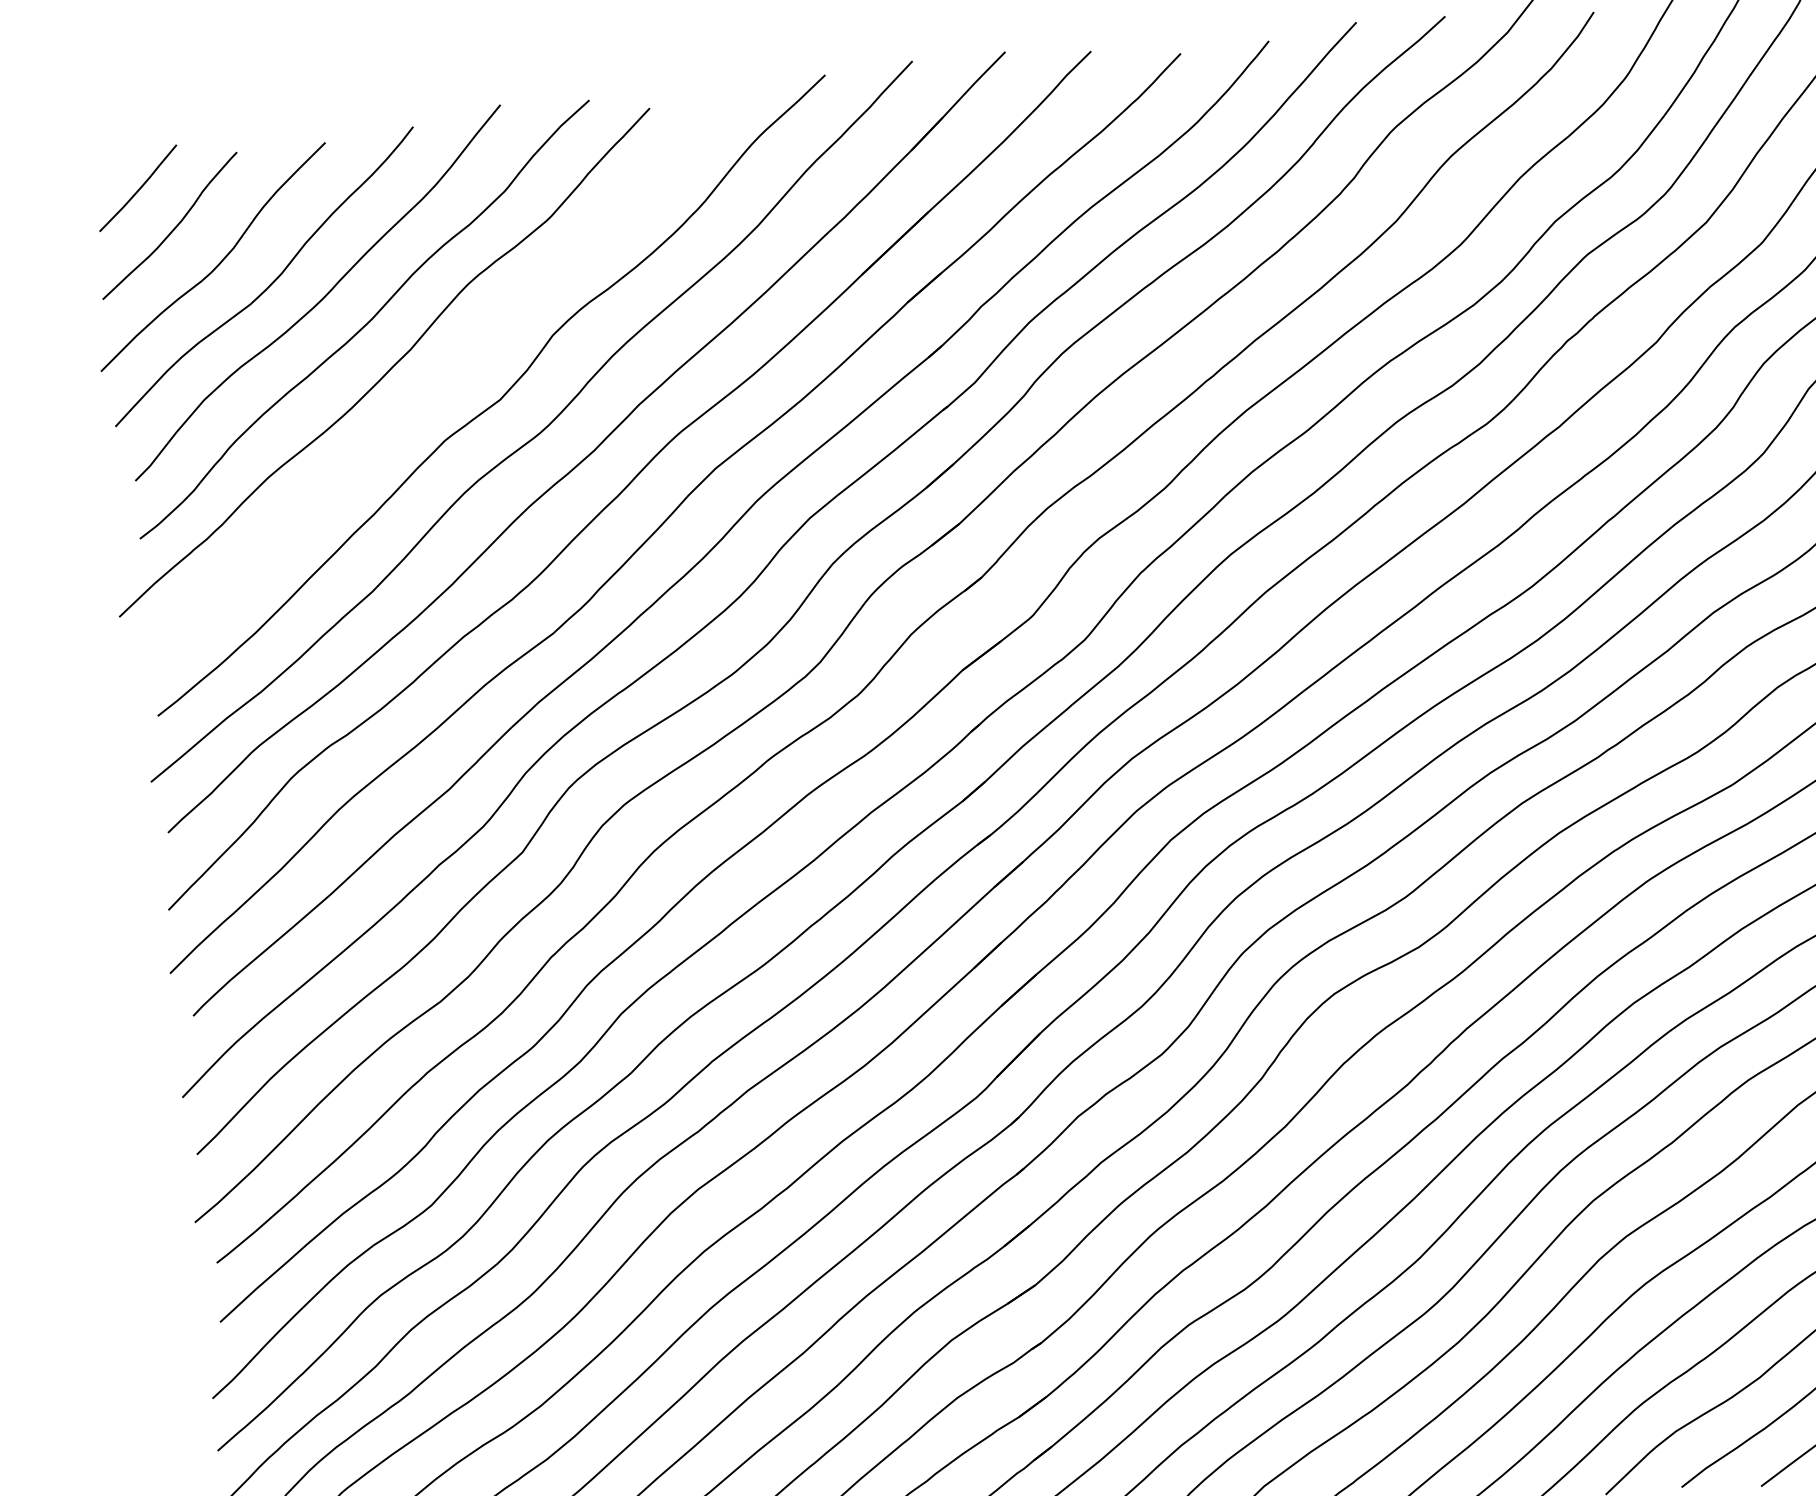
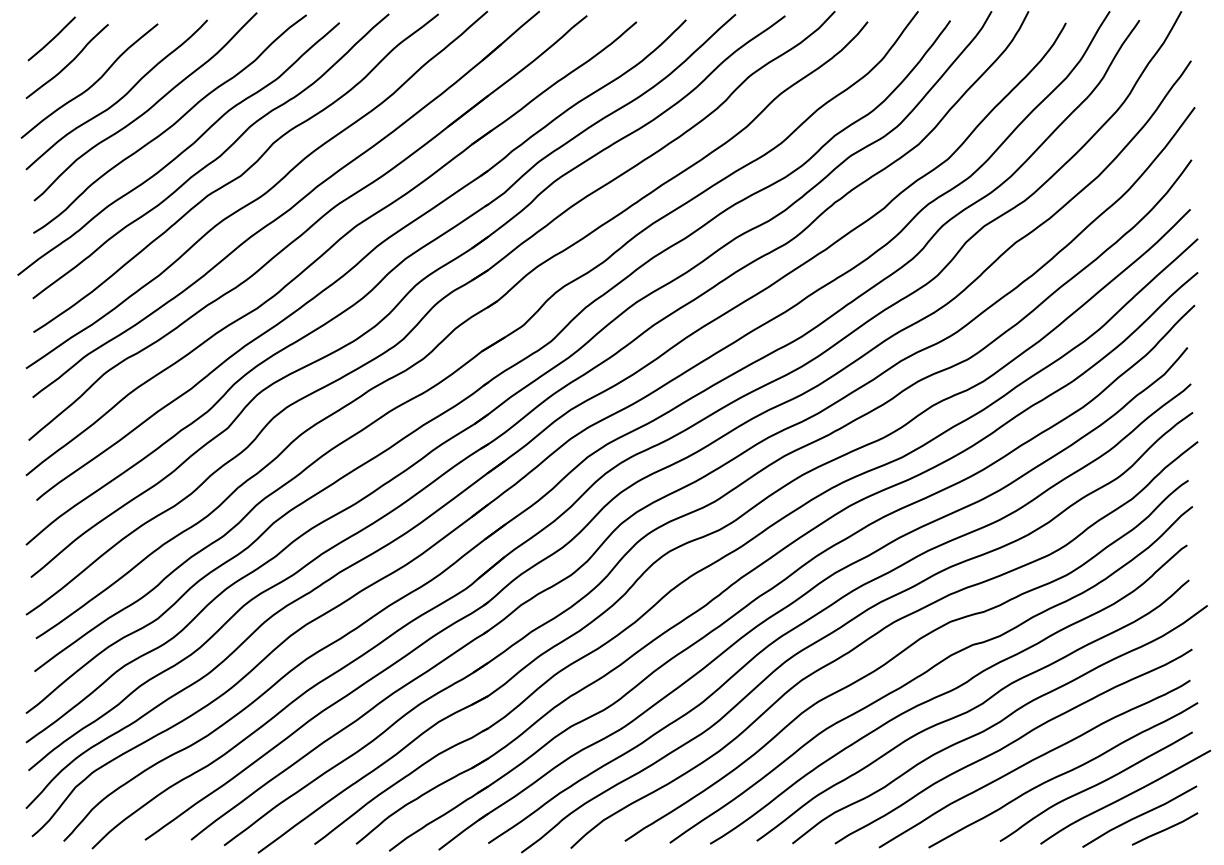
curve: (447, 376) -> (212, 160), added

